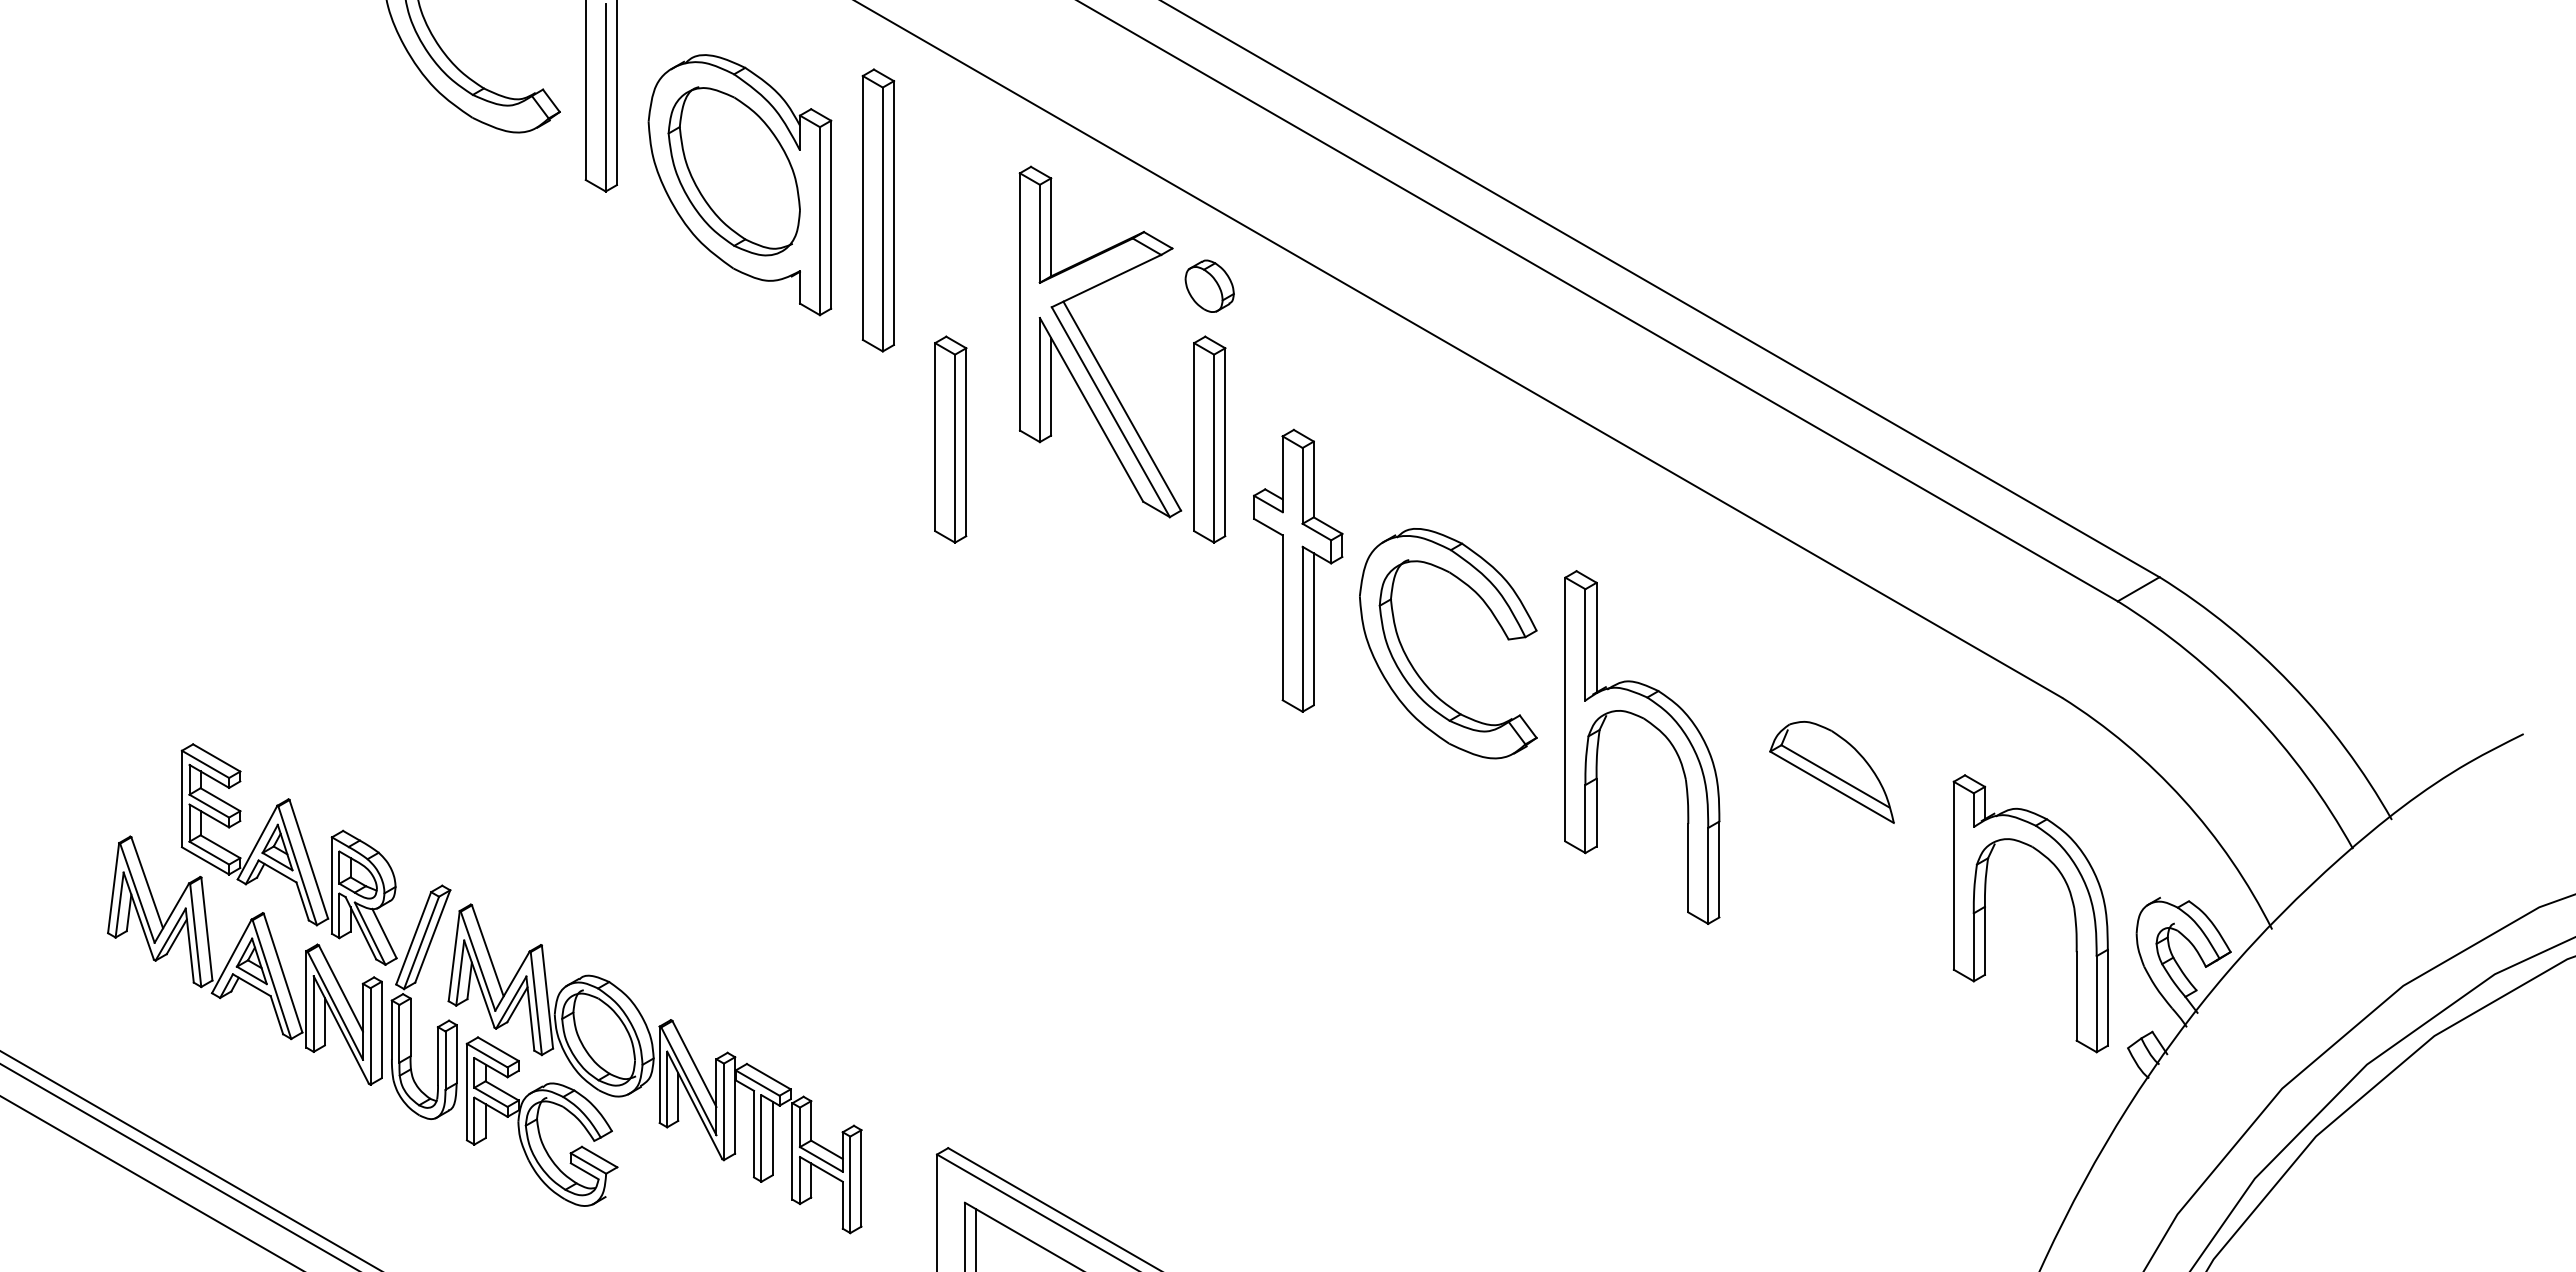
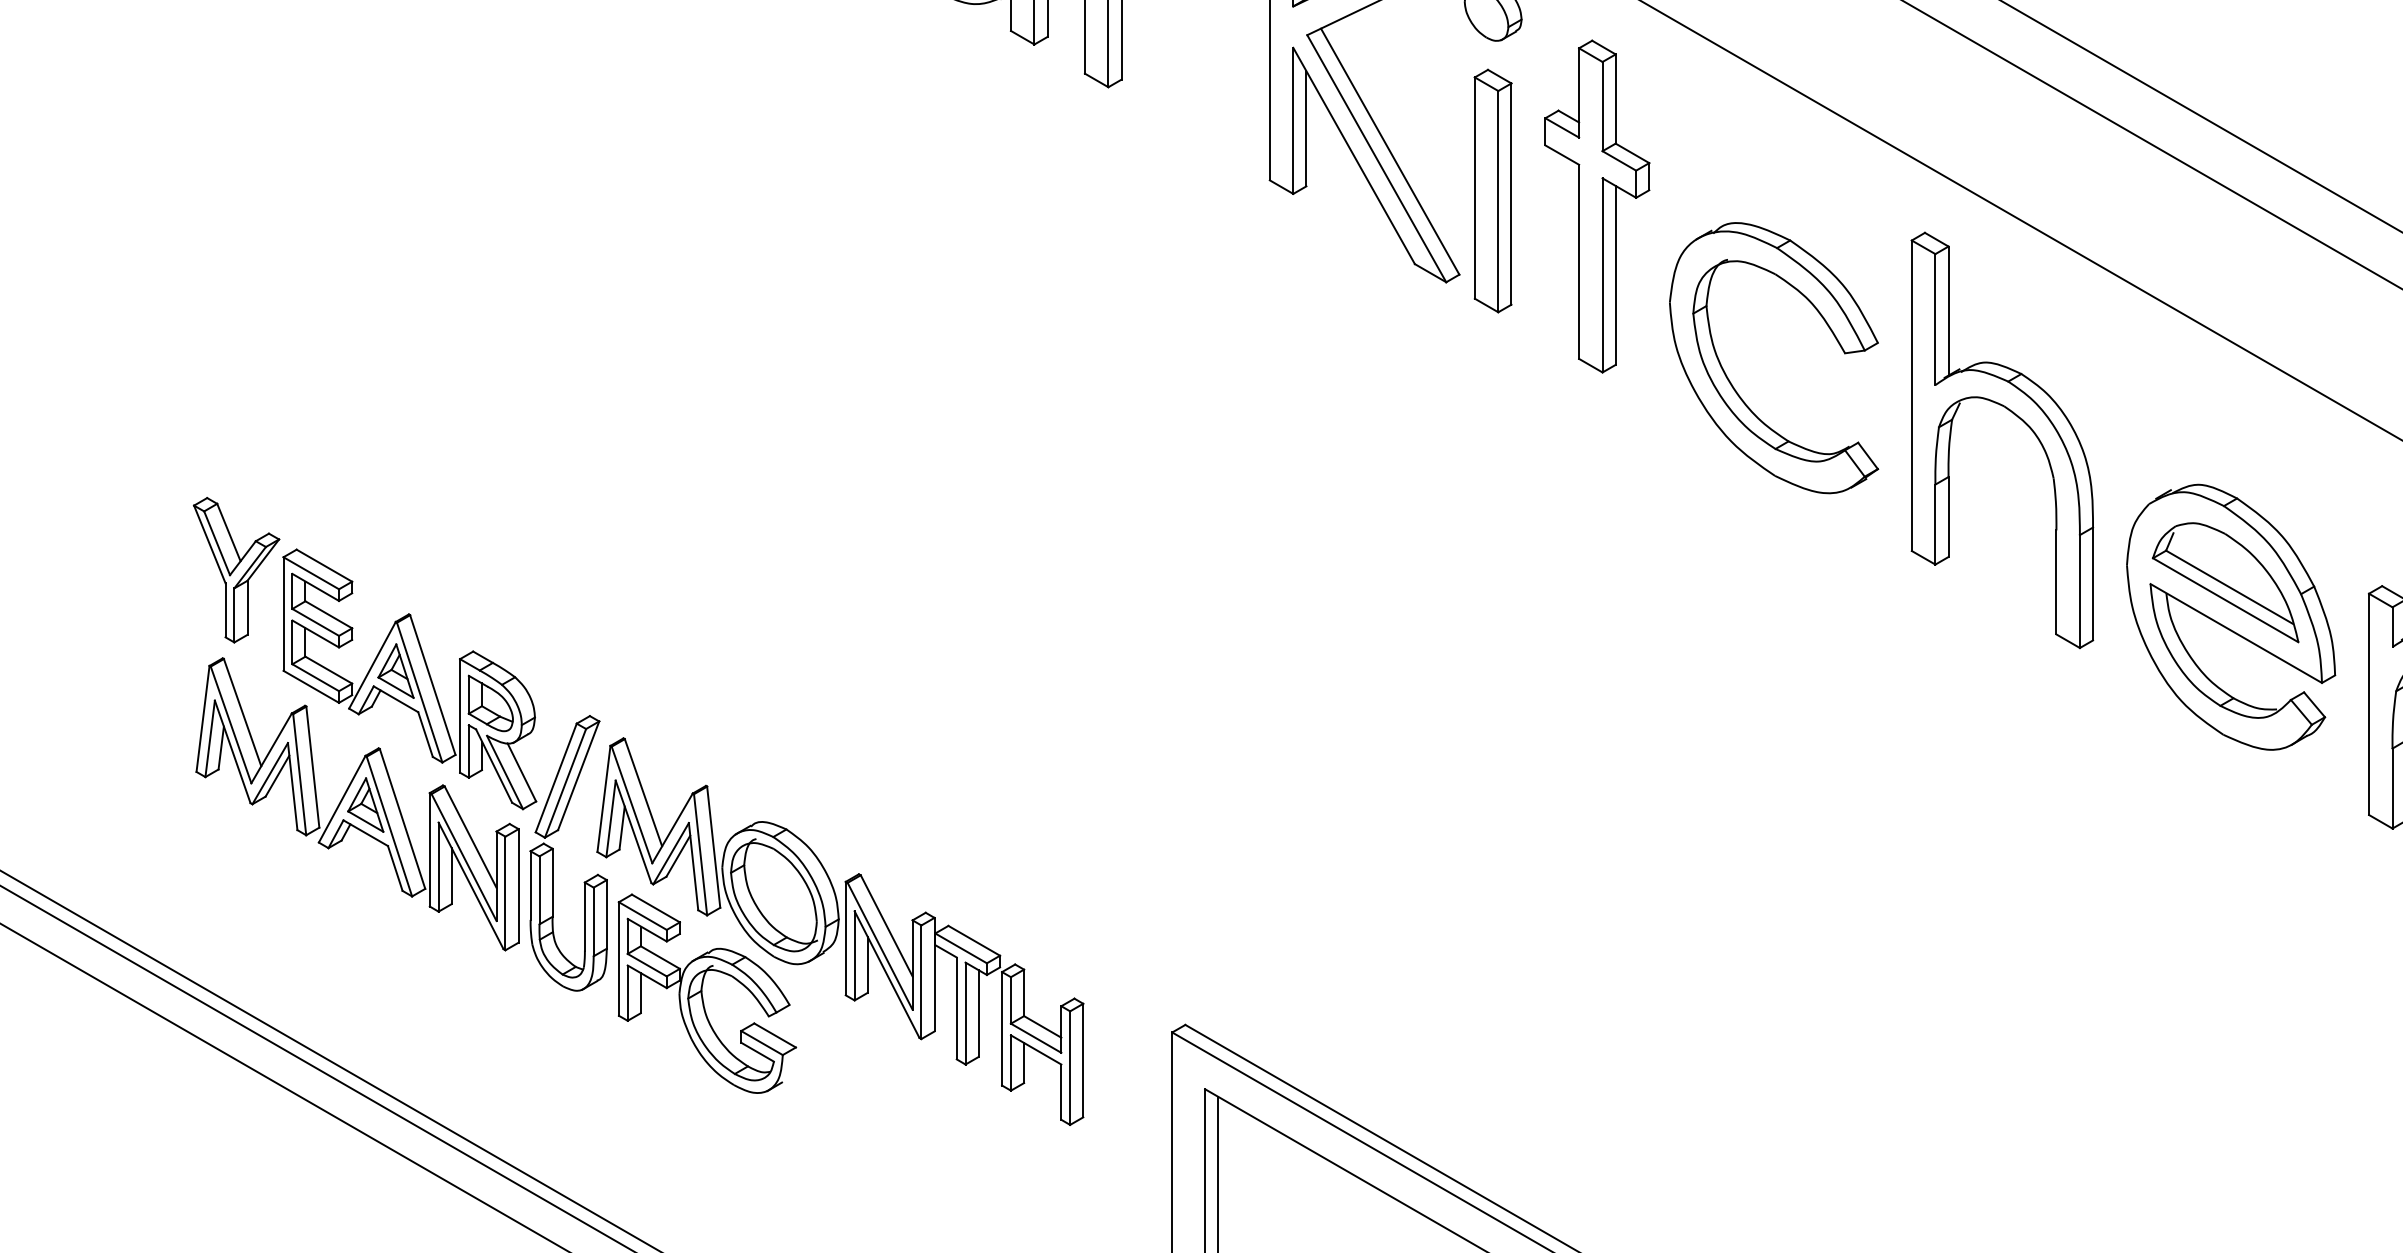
part: (950, 439) -> (1188, 190), removed
part: (1298, 570) -> (1597, 206), moved
part: (1412, 664) -> (1731, 382), moved
part: (1656, 729) -> (2019, 419), moved
part: (141, 761) -> (235, 569), added
part: (1836, 801) -> (2230, 616), added

